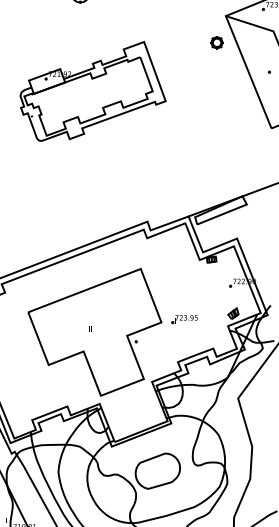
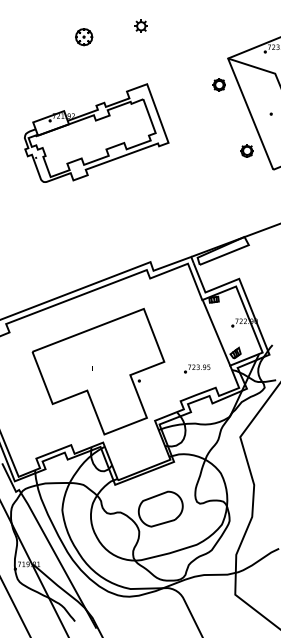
part: (244, 108) -> (246, 150), added
line: (214, 292) -> (216, 332), added
part: (184, 319) -> (197, 368), moved

